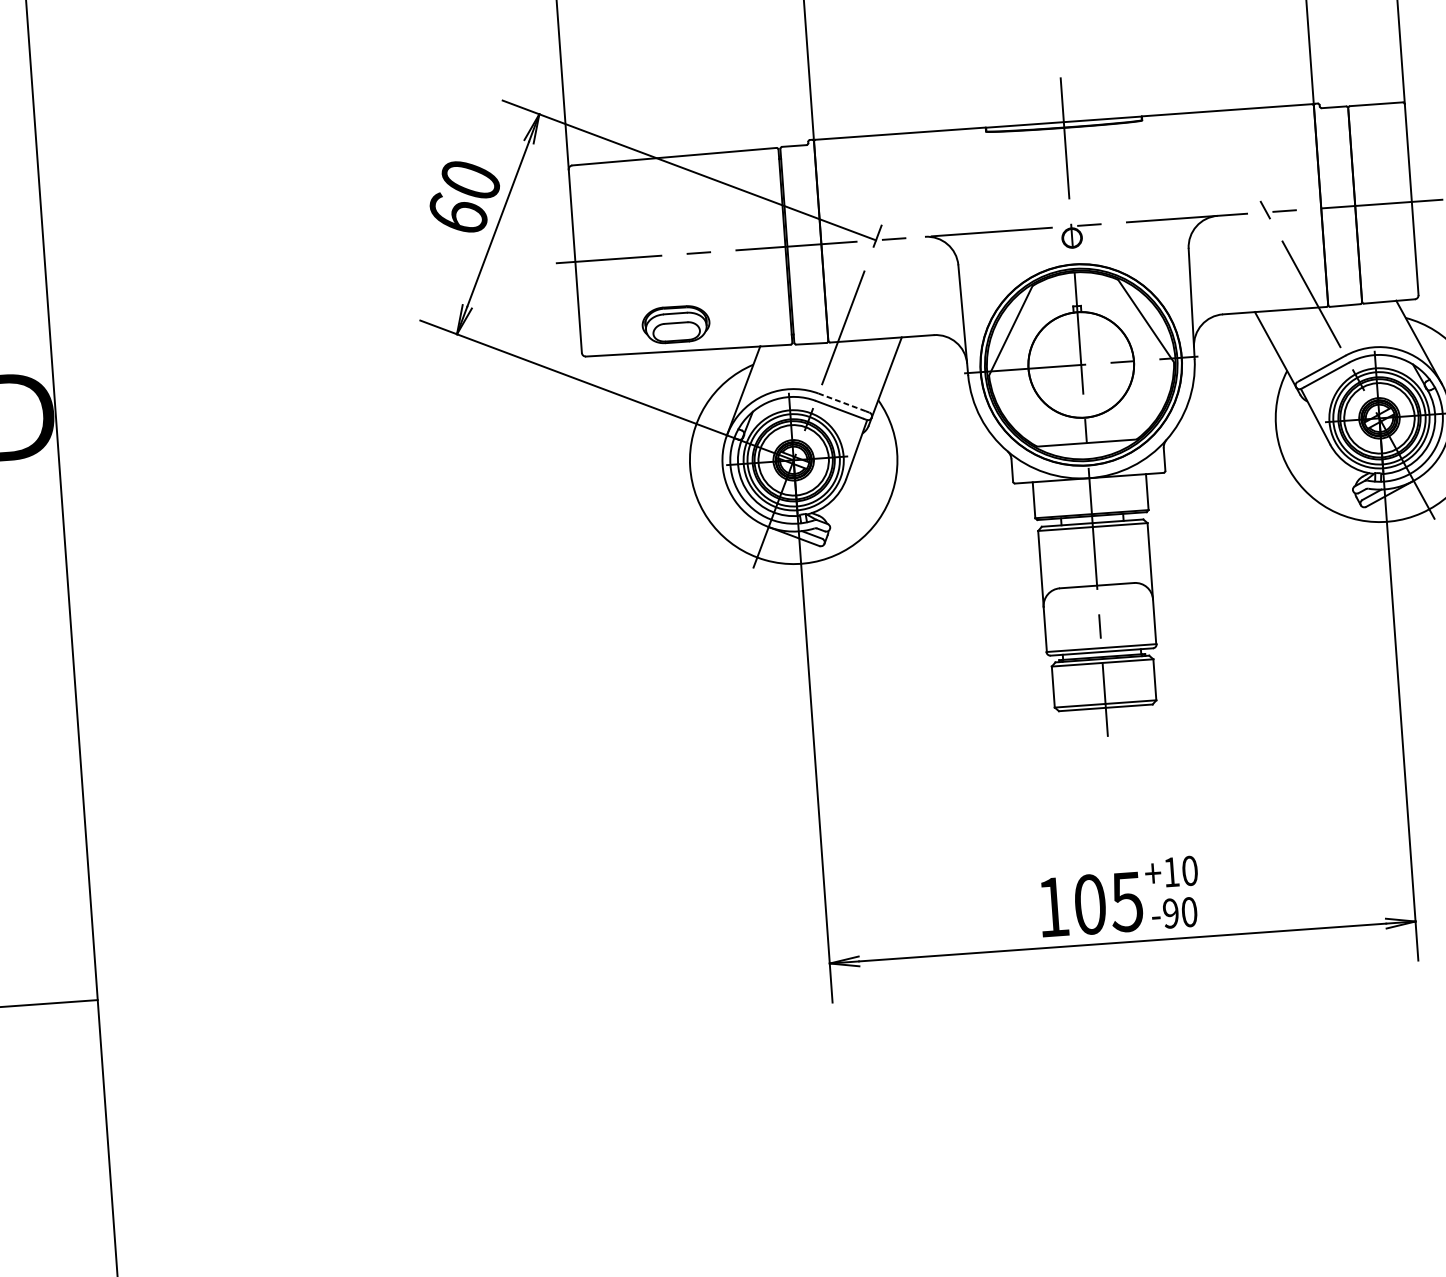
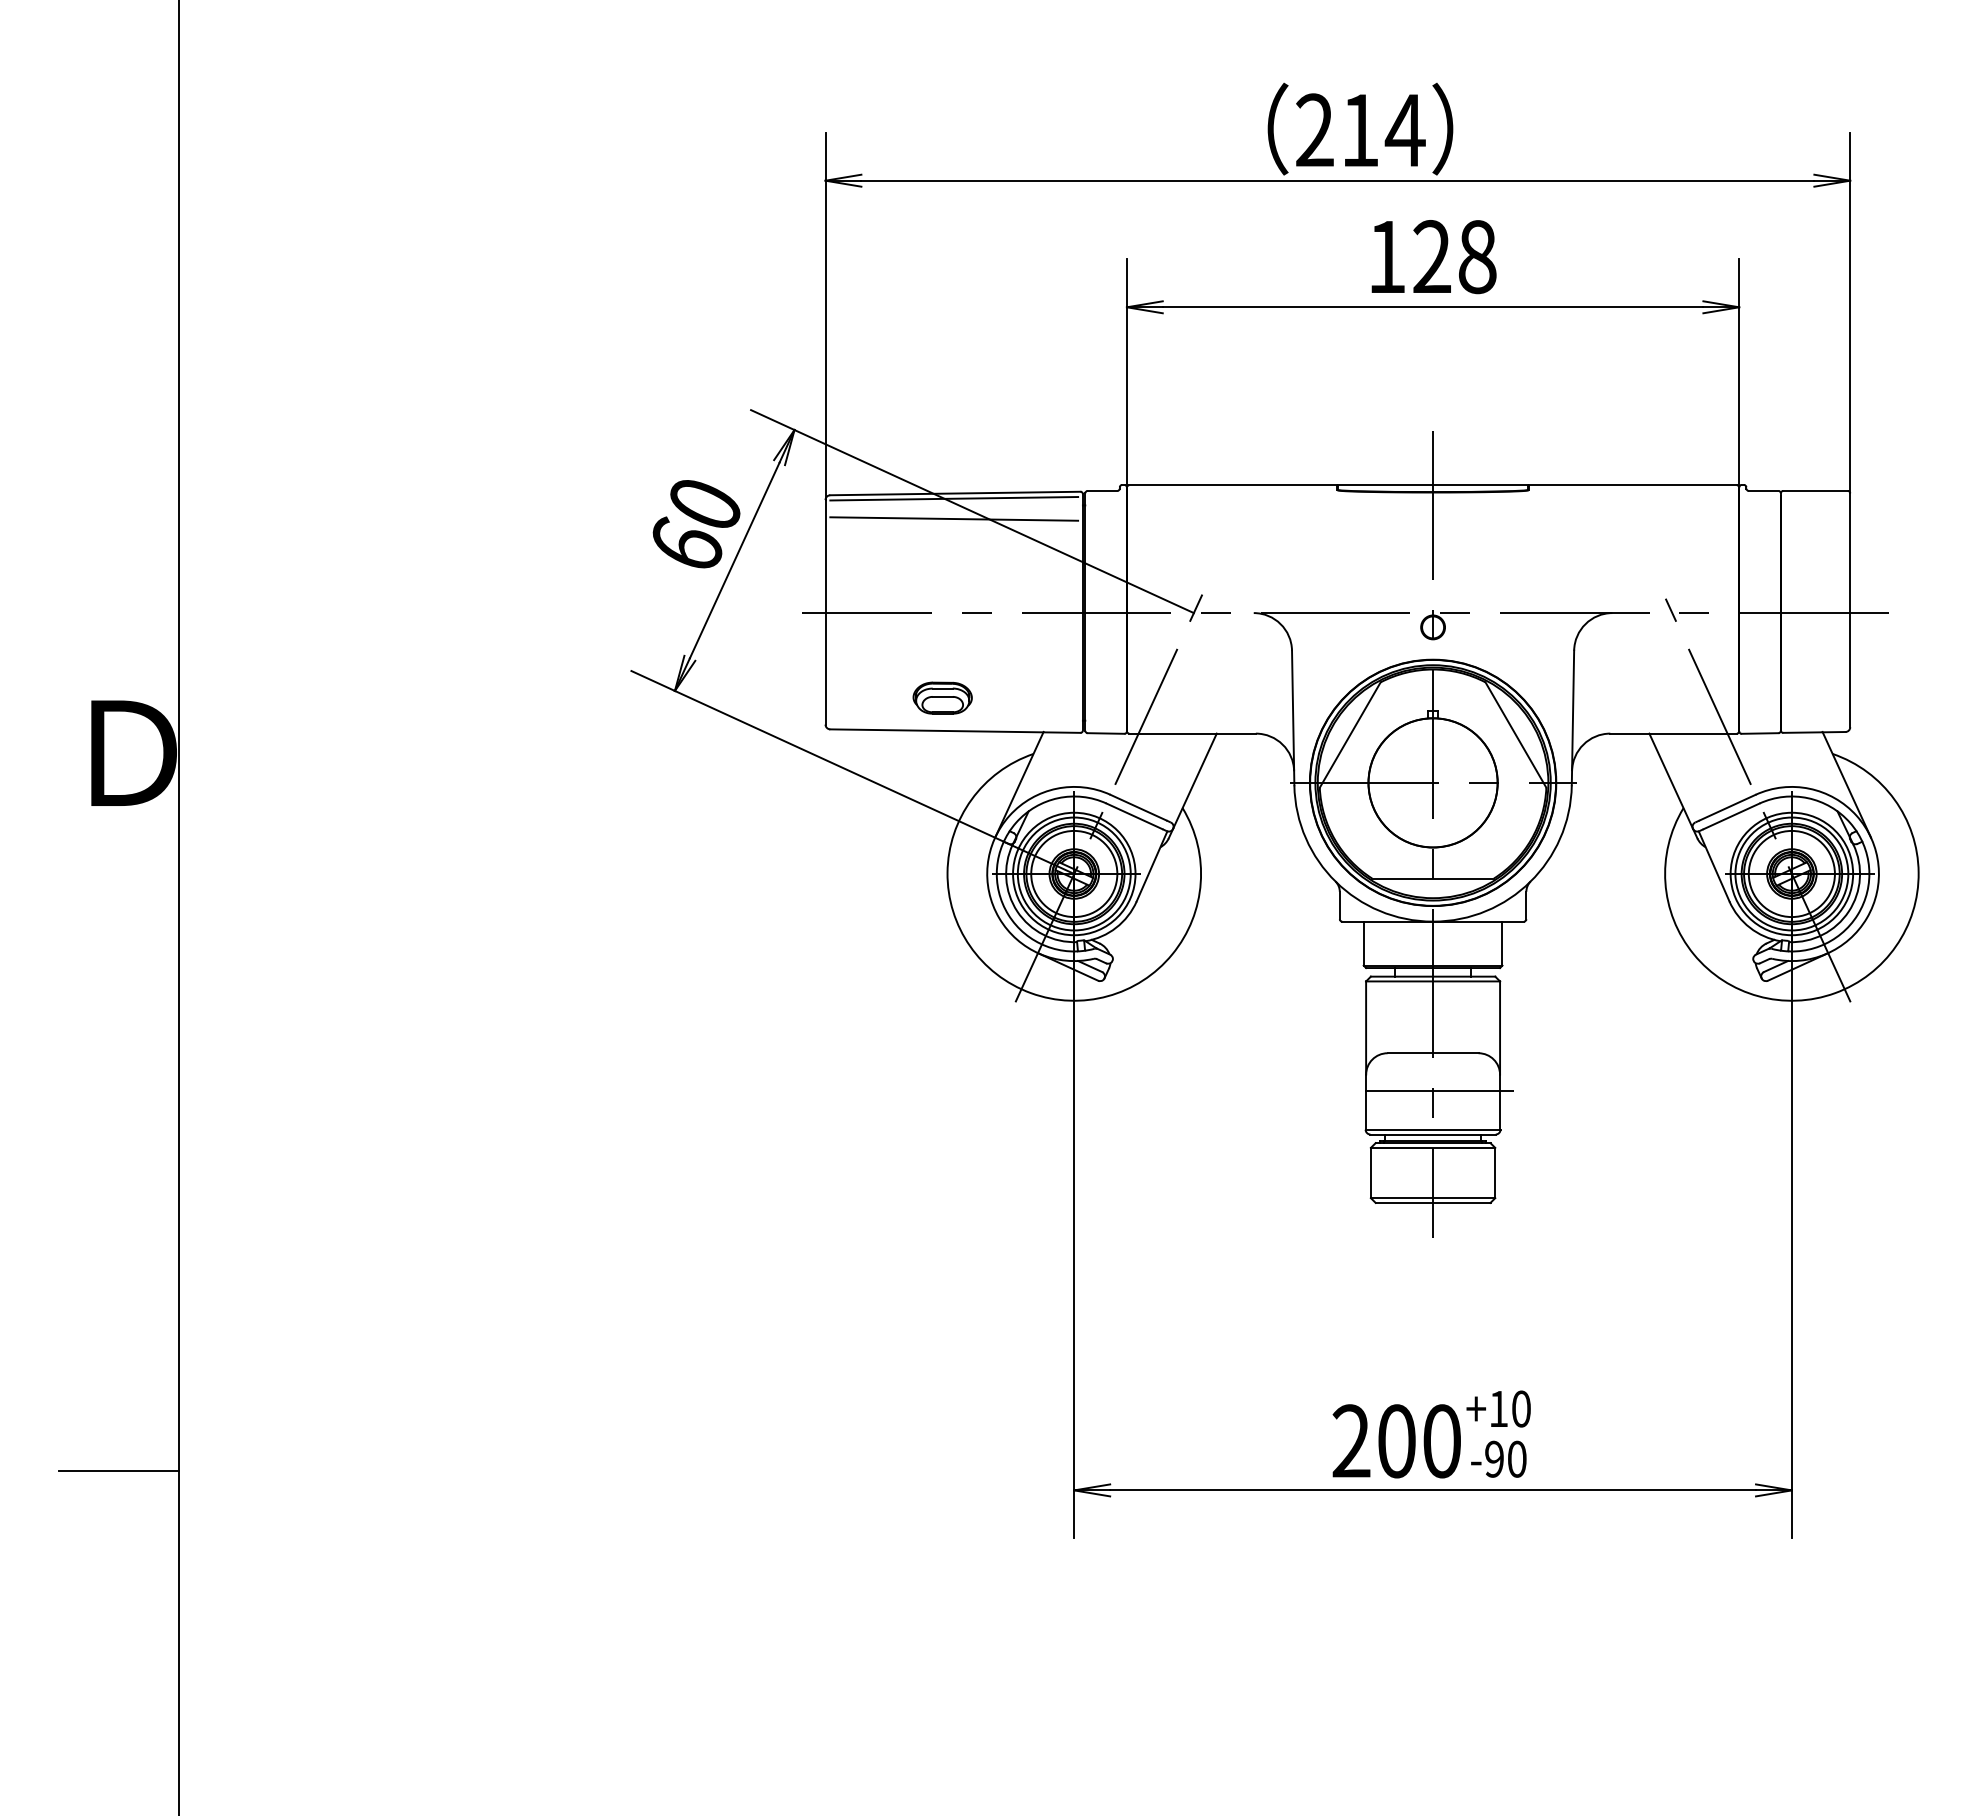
line: (673, 160) -> (954, 498), added
line: (675, 177) -> (954, 518), added
part: (675, 323) -> (942, 697), size x0.71
line: (842, 402) -> (1138, 807), dashed -> solid
line: (1098, 616) -> (1432, 1091), added
text: (1089, 904) -> (1396, 1441), 105 -> 200

